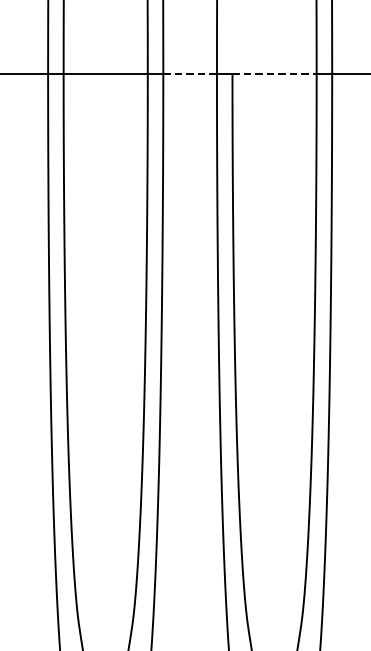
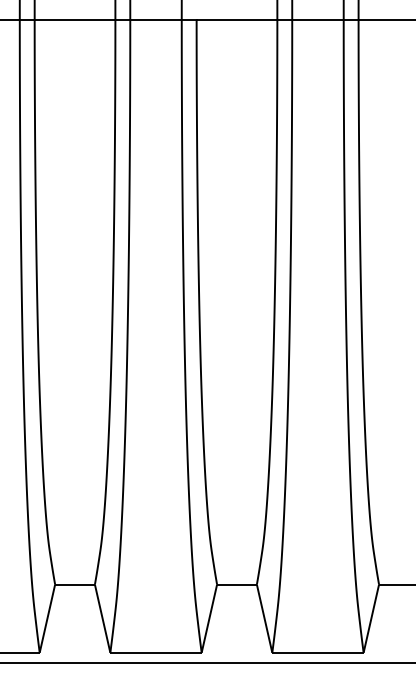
line: (190, 73) -> (156, 20), dashed -> solid
line: (275, 73) -> (237, 20), dashed -> solid

